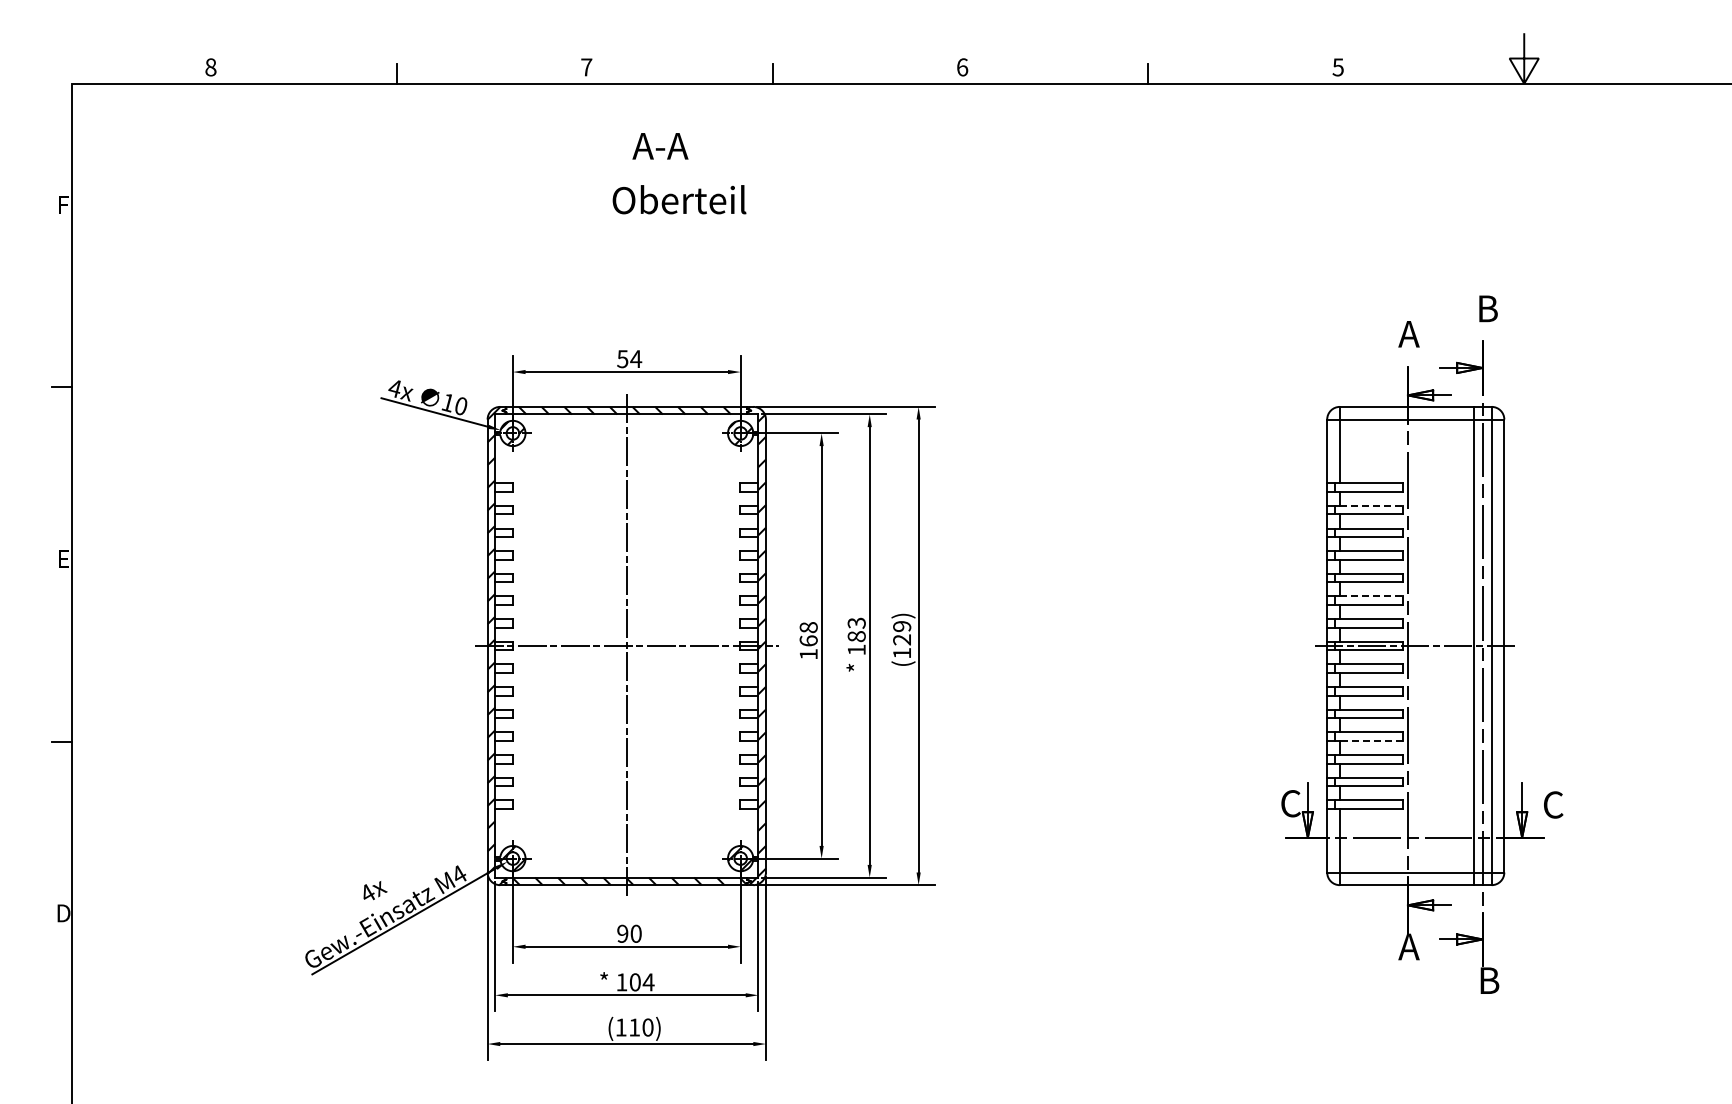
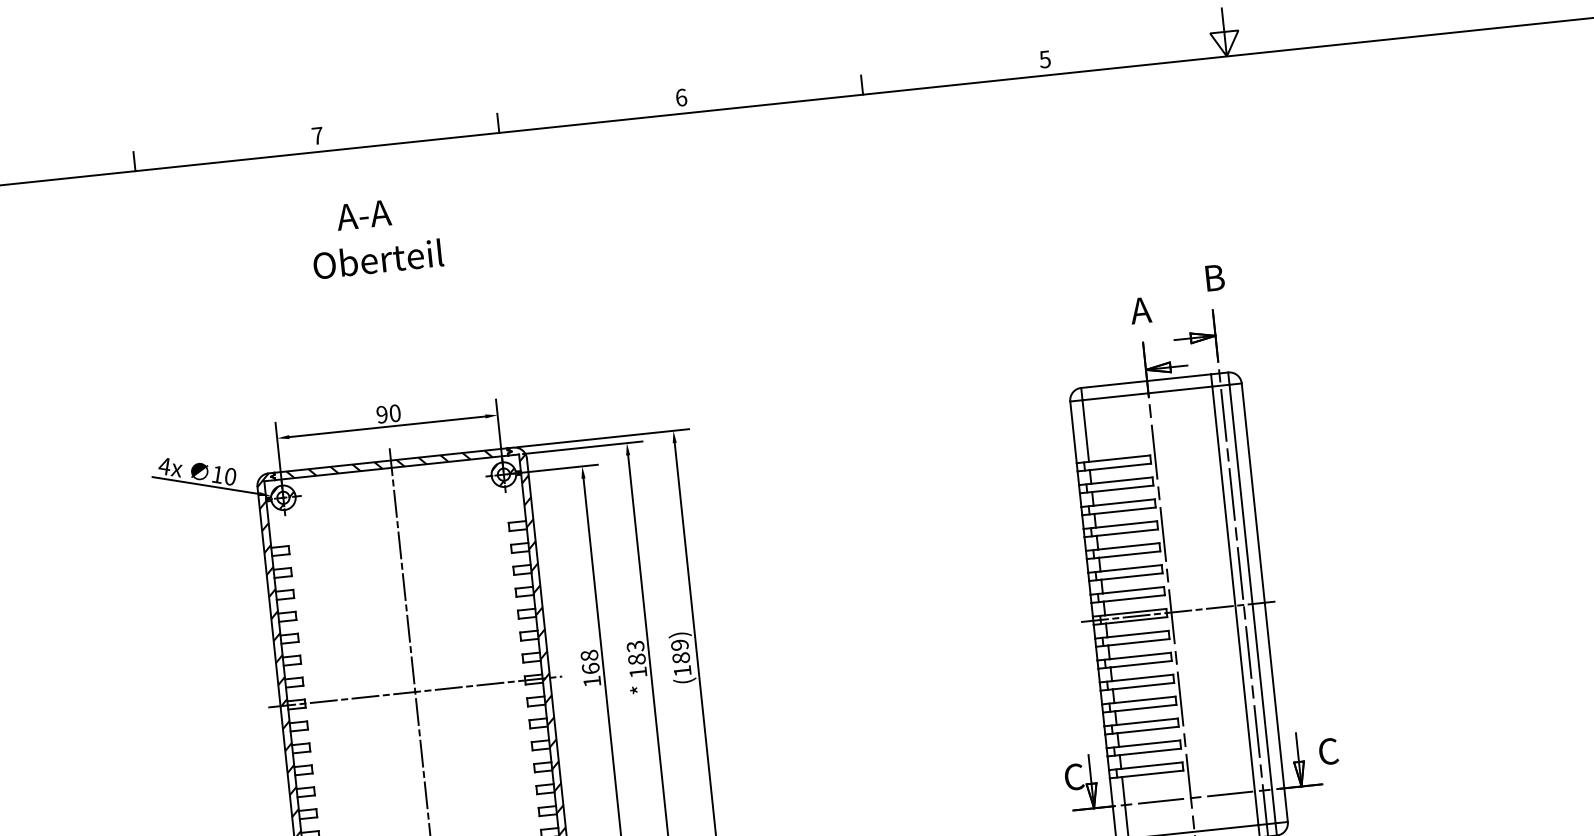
text: (660, 146) -> (363, 215), moved
text: (679, 199) -> (378, 258), moved
text: (629, 359) -> (388, 414), 54 -> 90
line: (1371, 505) -> (1121, 480), dashed -> solid
line: (1371, 596) -> (1131, 568), dashed -> solid
text: (902, 639) -> (681, 657), (129) -> (189)
line: (1371, 740) -> (1145, 707), dashed -> solid

